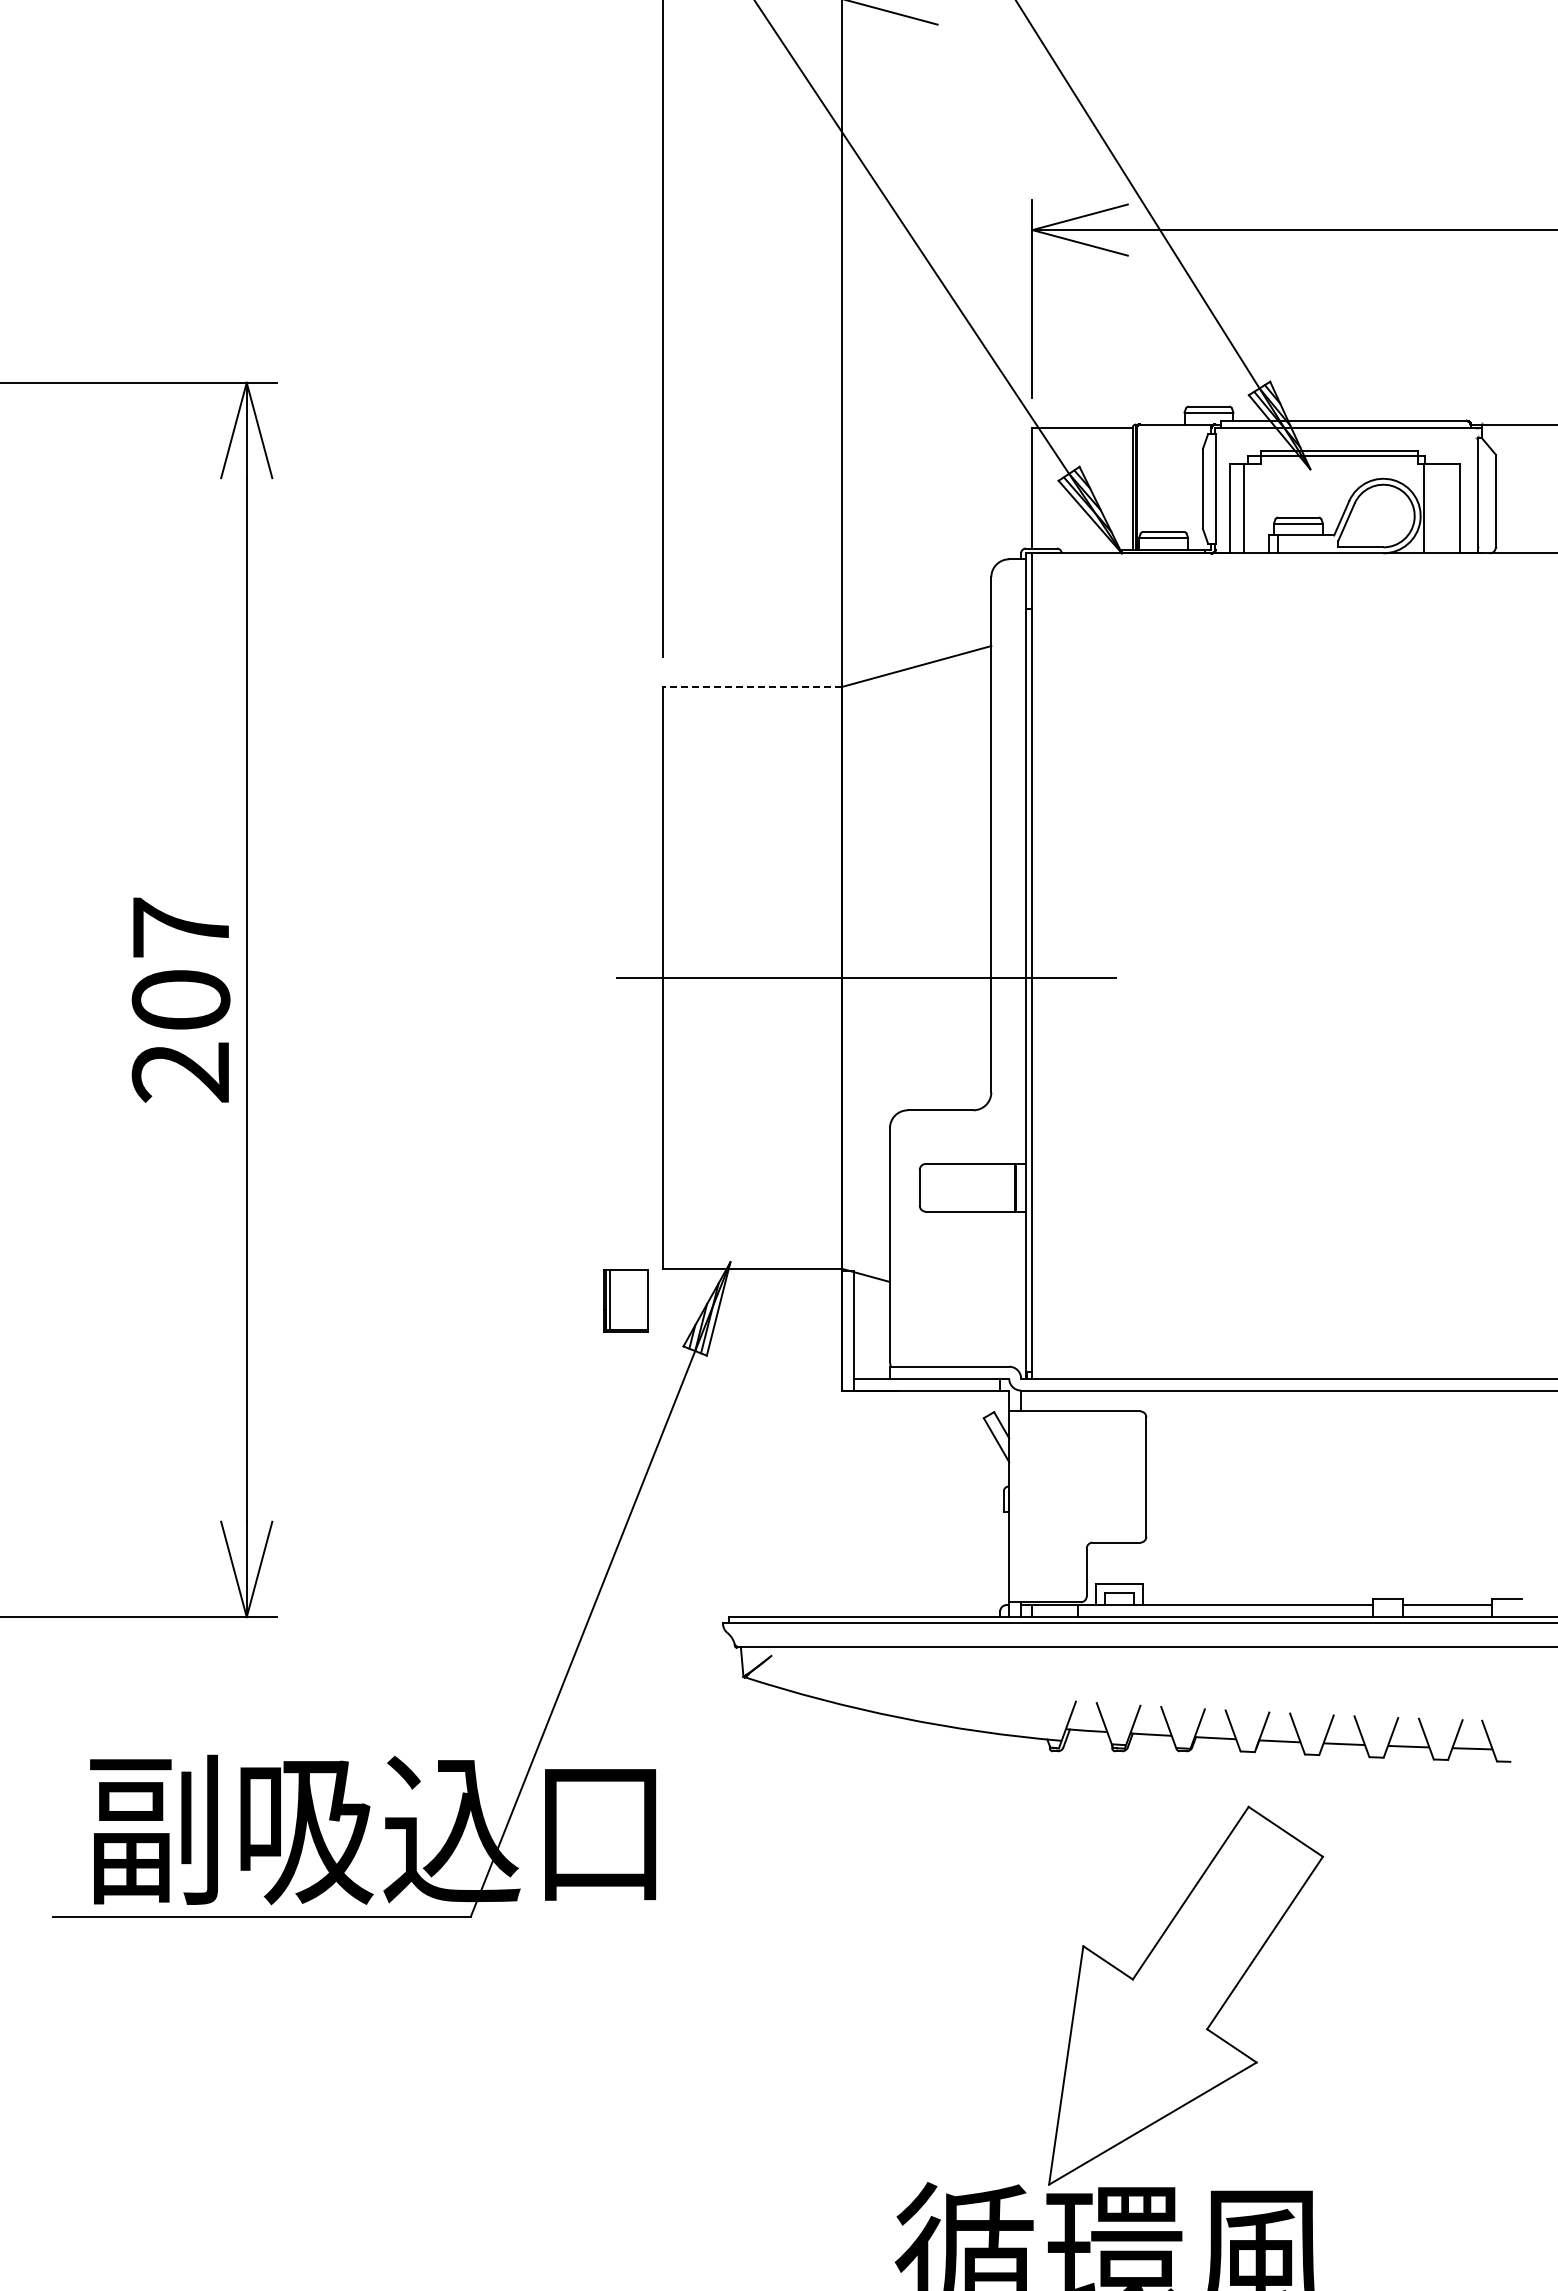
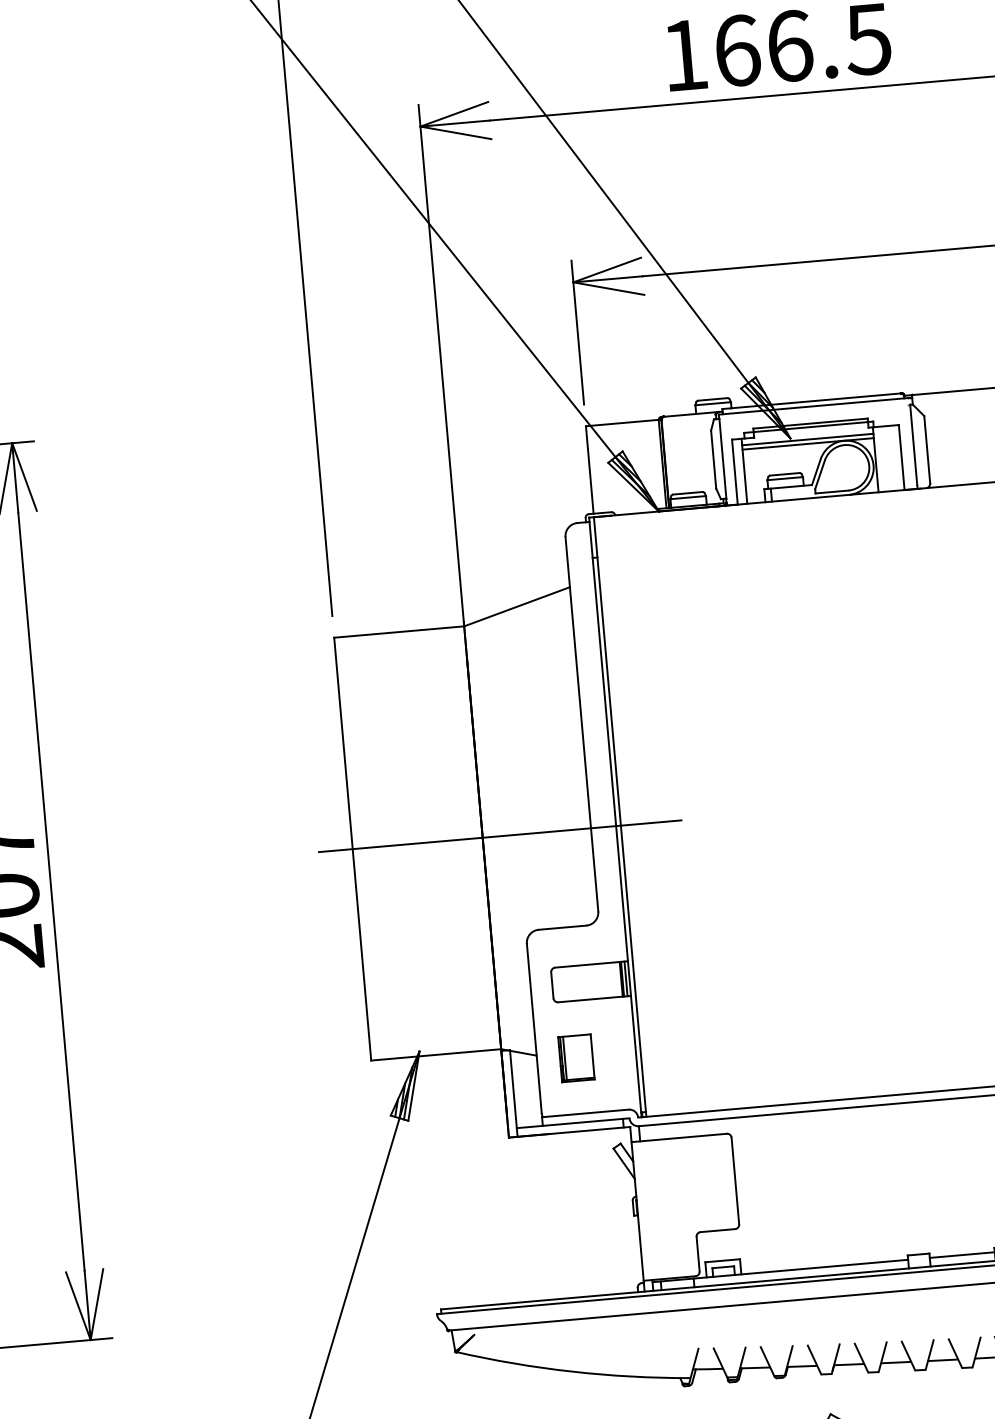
line: (1333, 472) -> (807, 439), added
line: (1333, 478) -> (807, 443), added
line: (752, 686) -> (398, 631), dashed -> solid
line: (1021, 1187) -> (626, 978), added
part: (625, 1300) -> (576, 1057), moved

